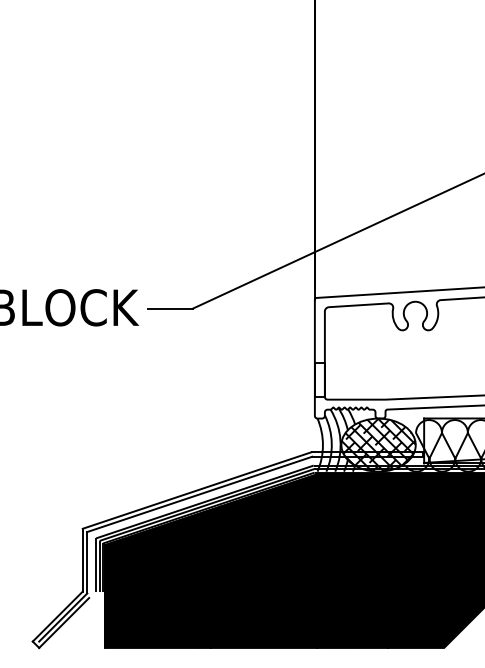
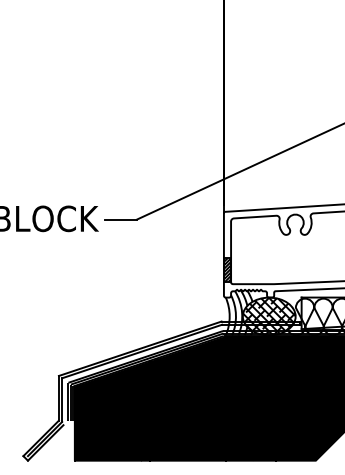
hatch: (319, 379) -> (227, 269), added

